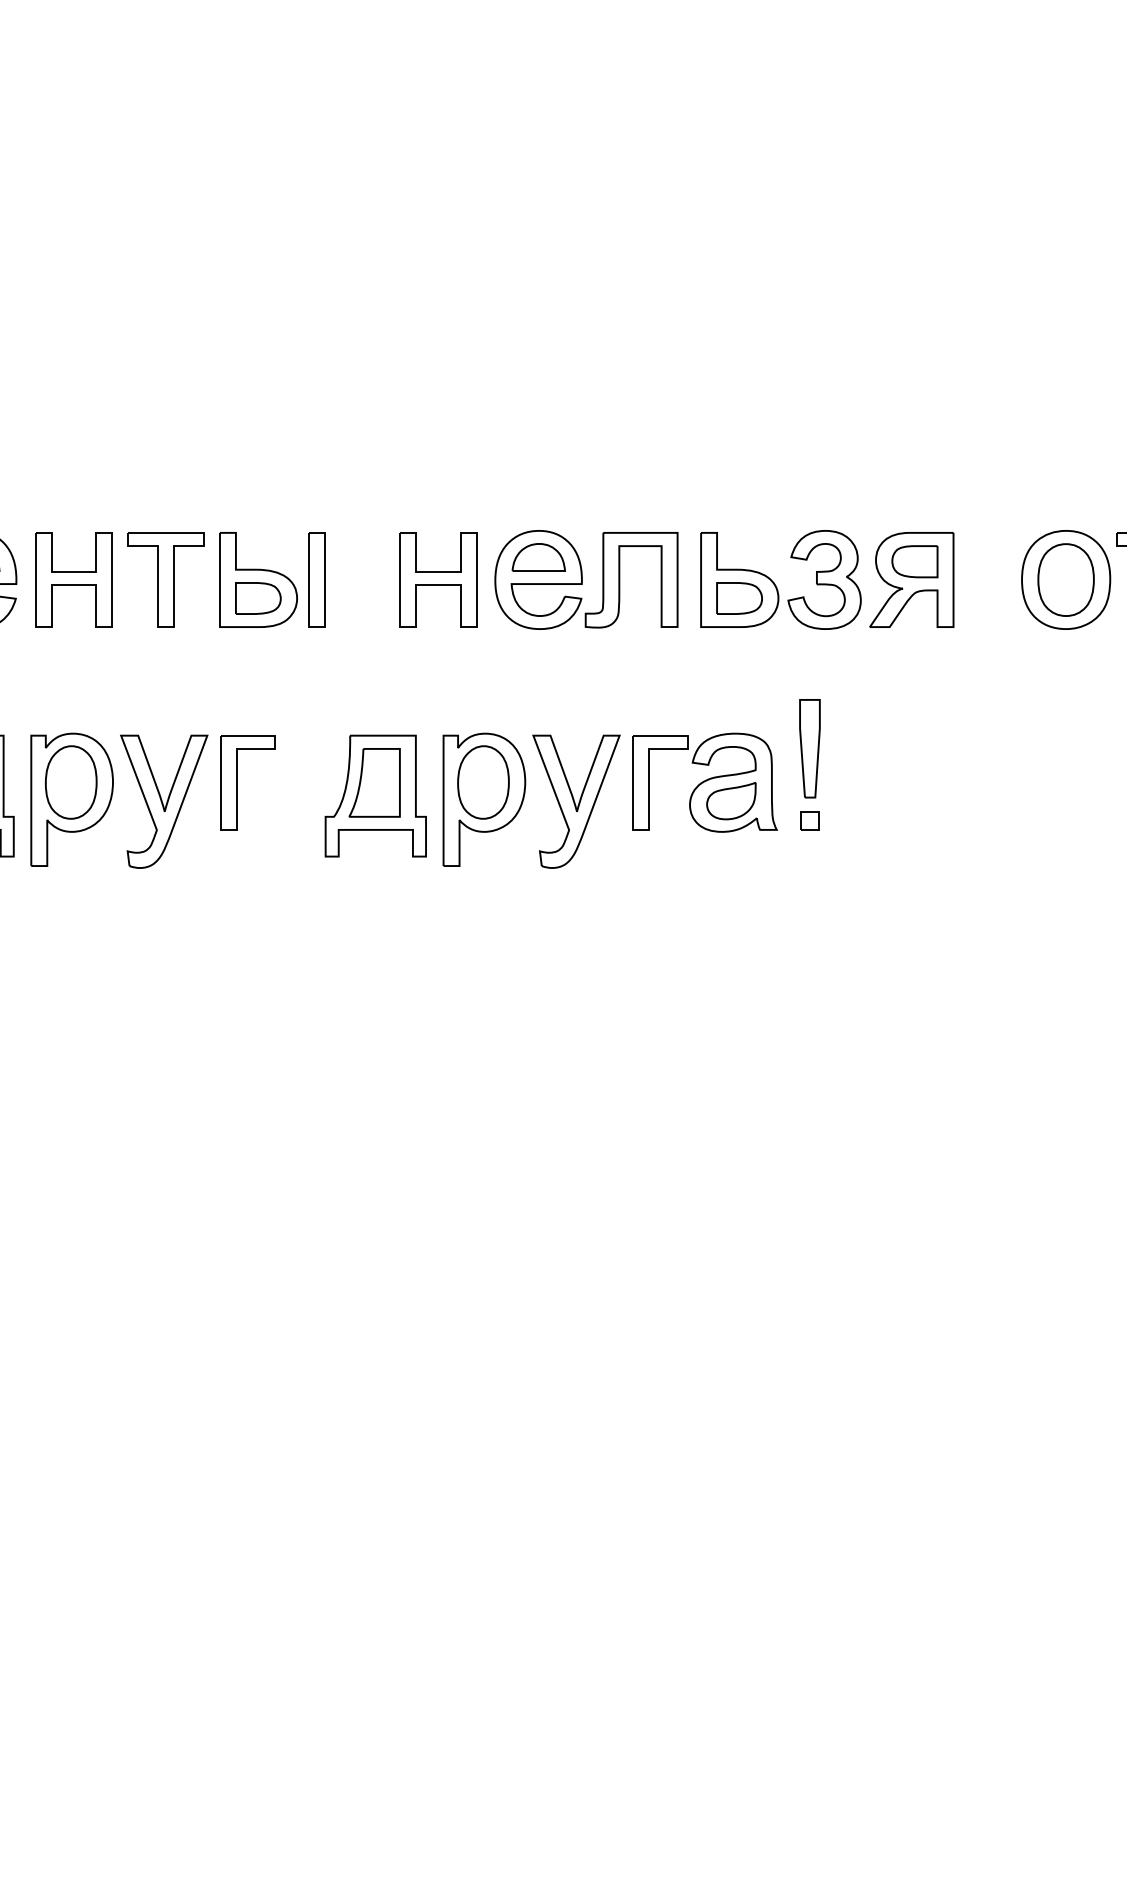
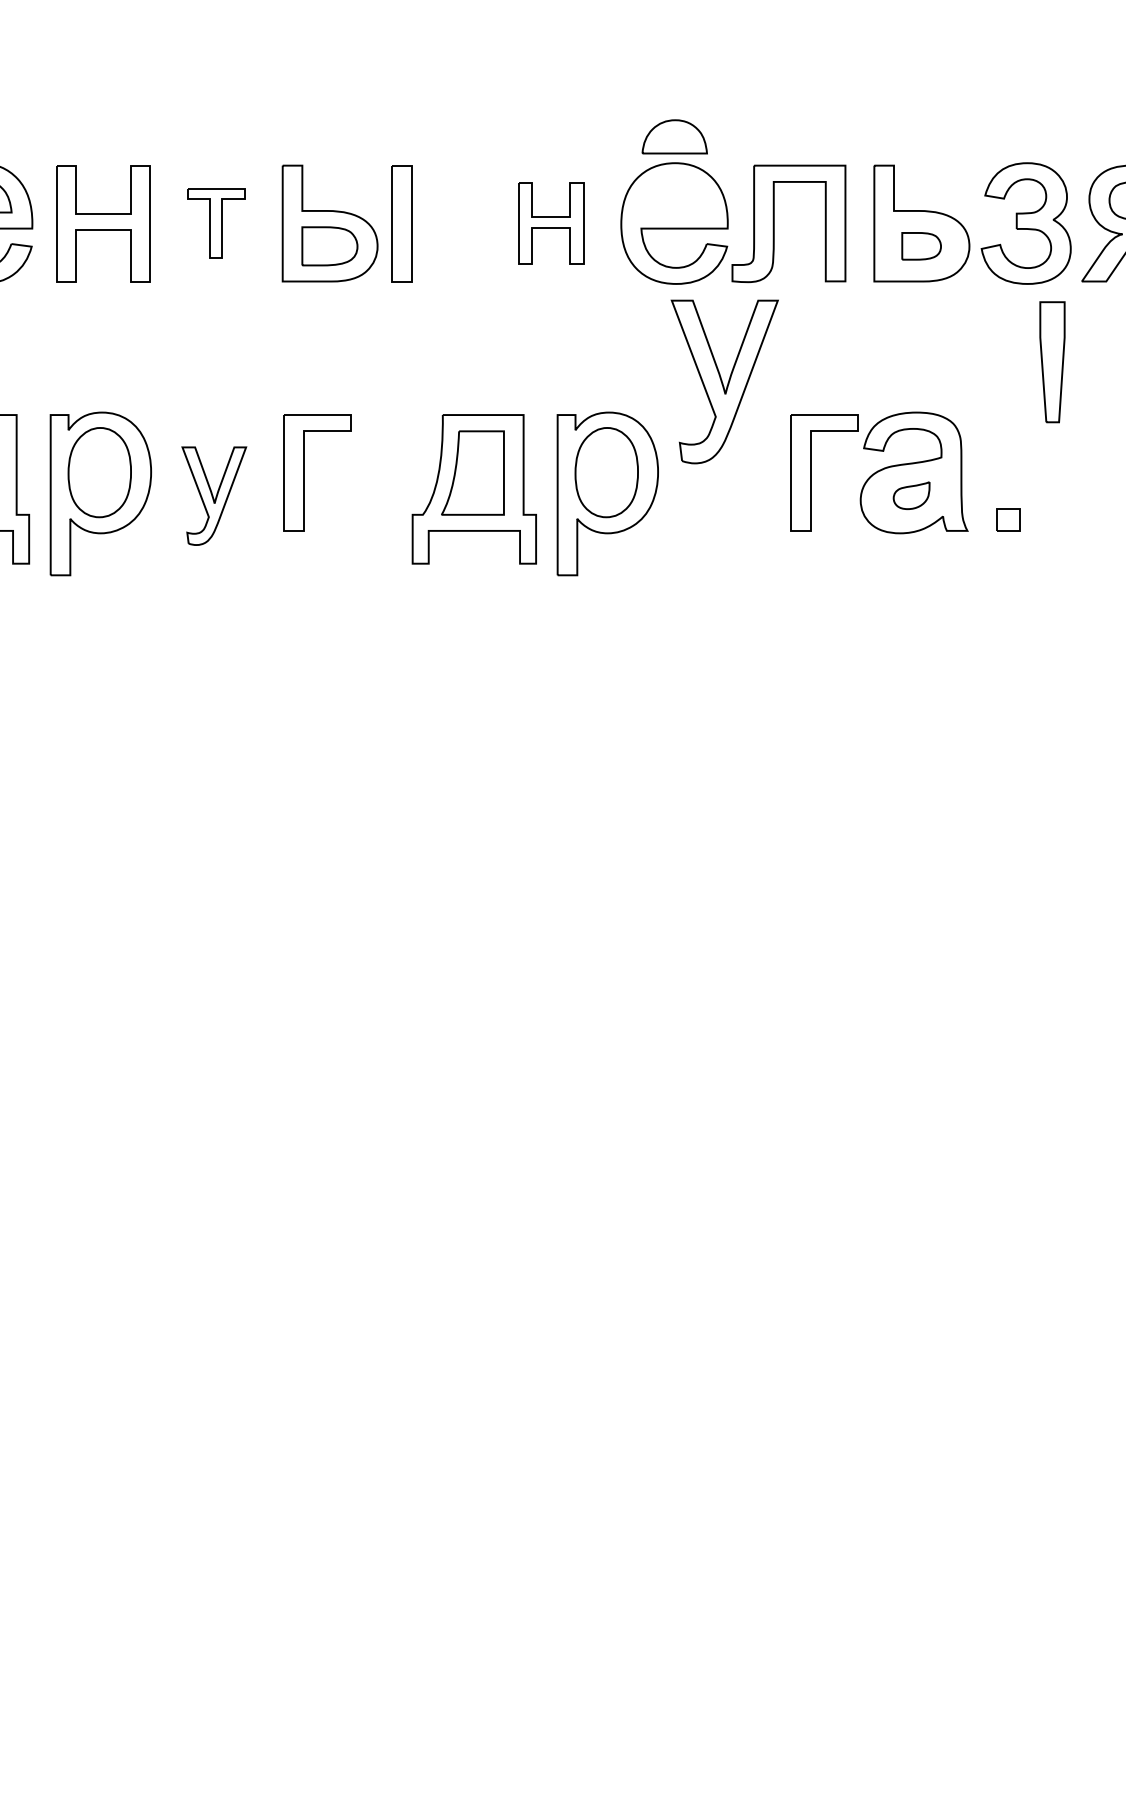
part: (538, 557) -> (674, 136), moved
part: (165, 579) -> (215, 222), size x0.6
part: (438, 579) -> (551, 222), size x0.7
part: (739, 598) -> (921, 246), size x0.7
part: (809, 748) -> (1051, 361), moved
part: (164, 801) -> (214, 495), size x0.6
part: (576, 801) -> (724, 381), moved
part: (731, 801) -> (911, 495), size x0.6

